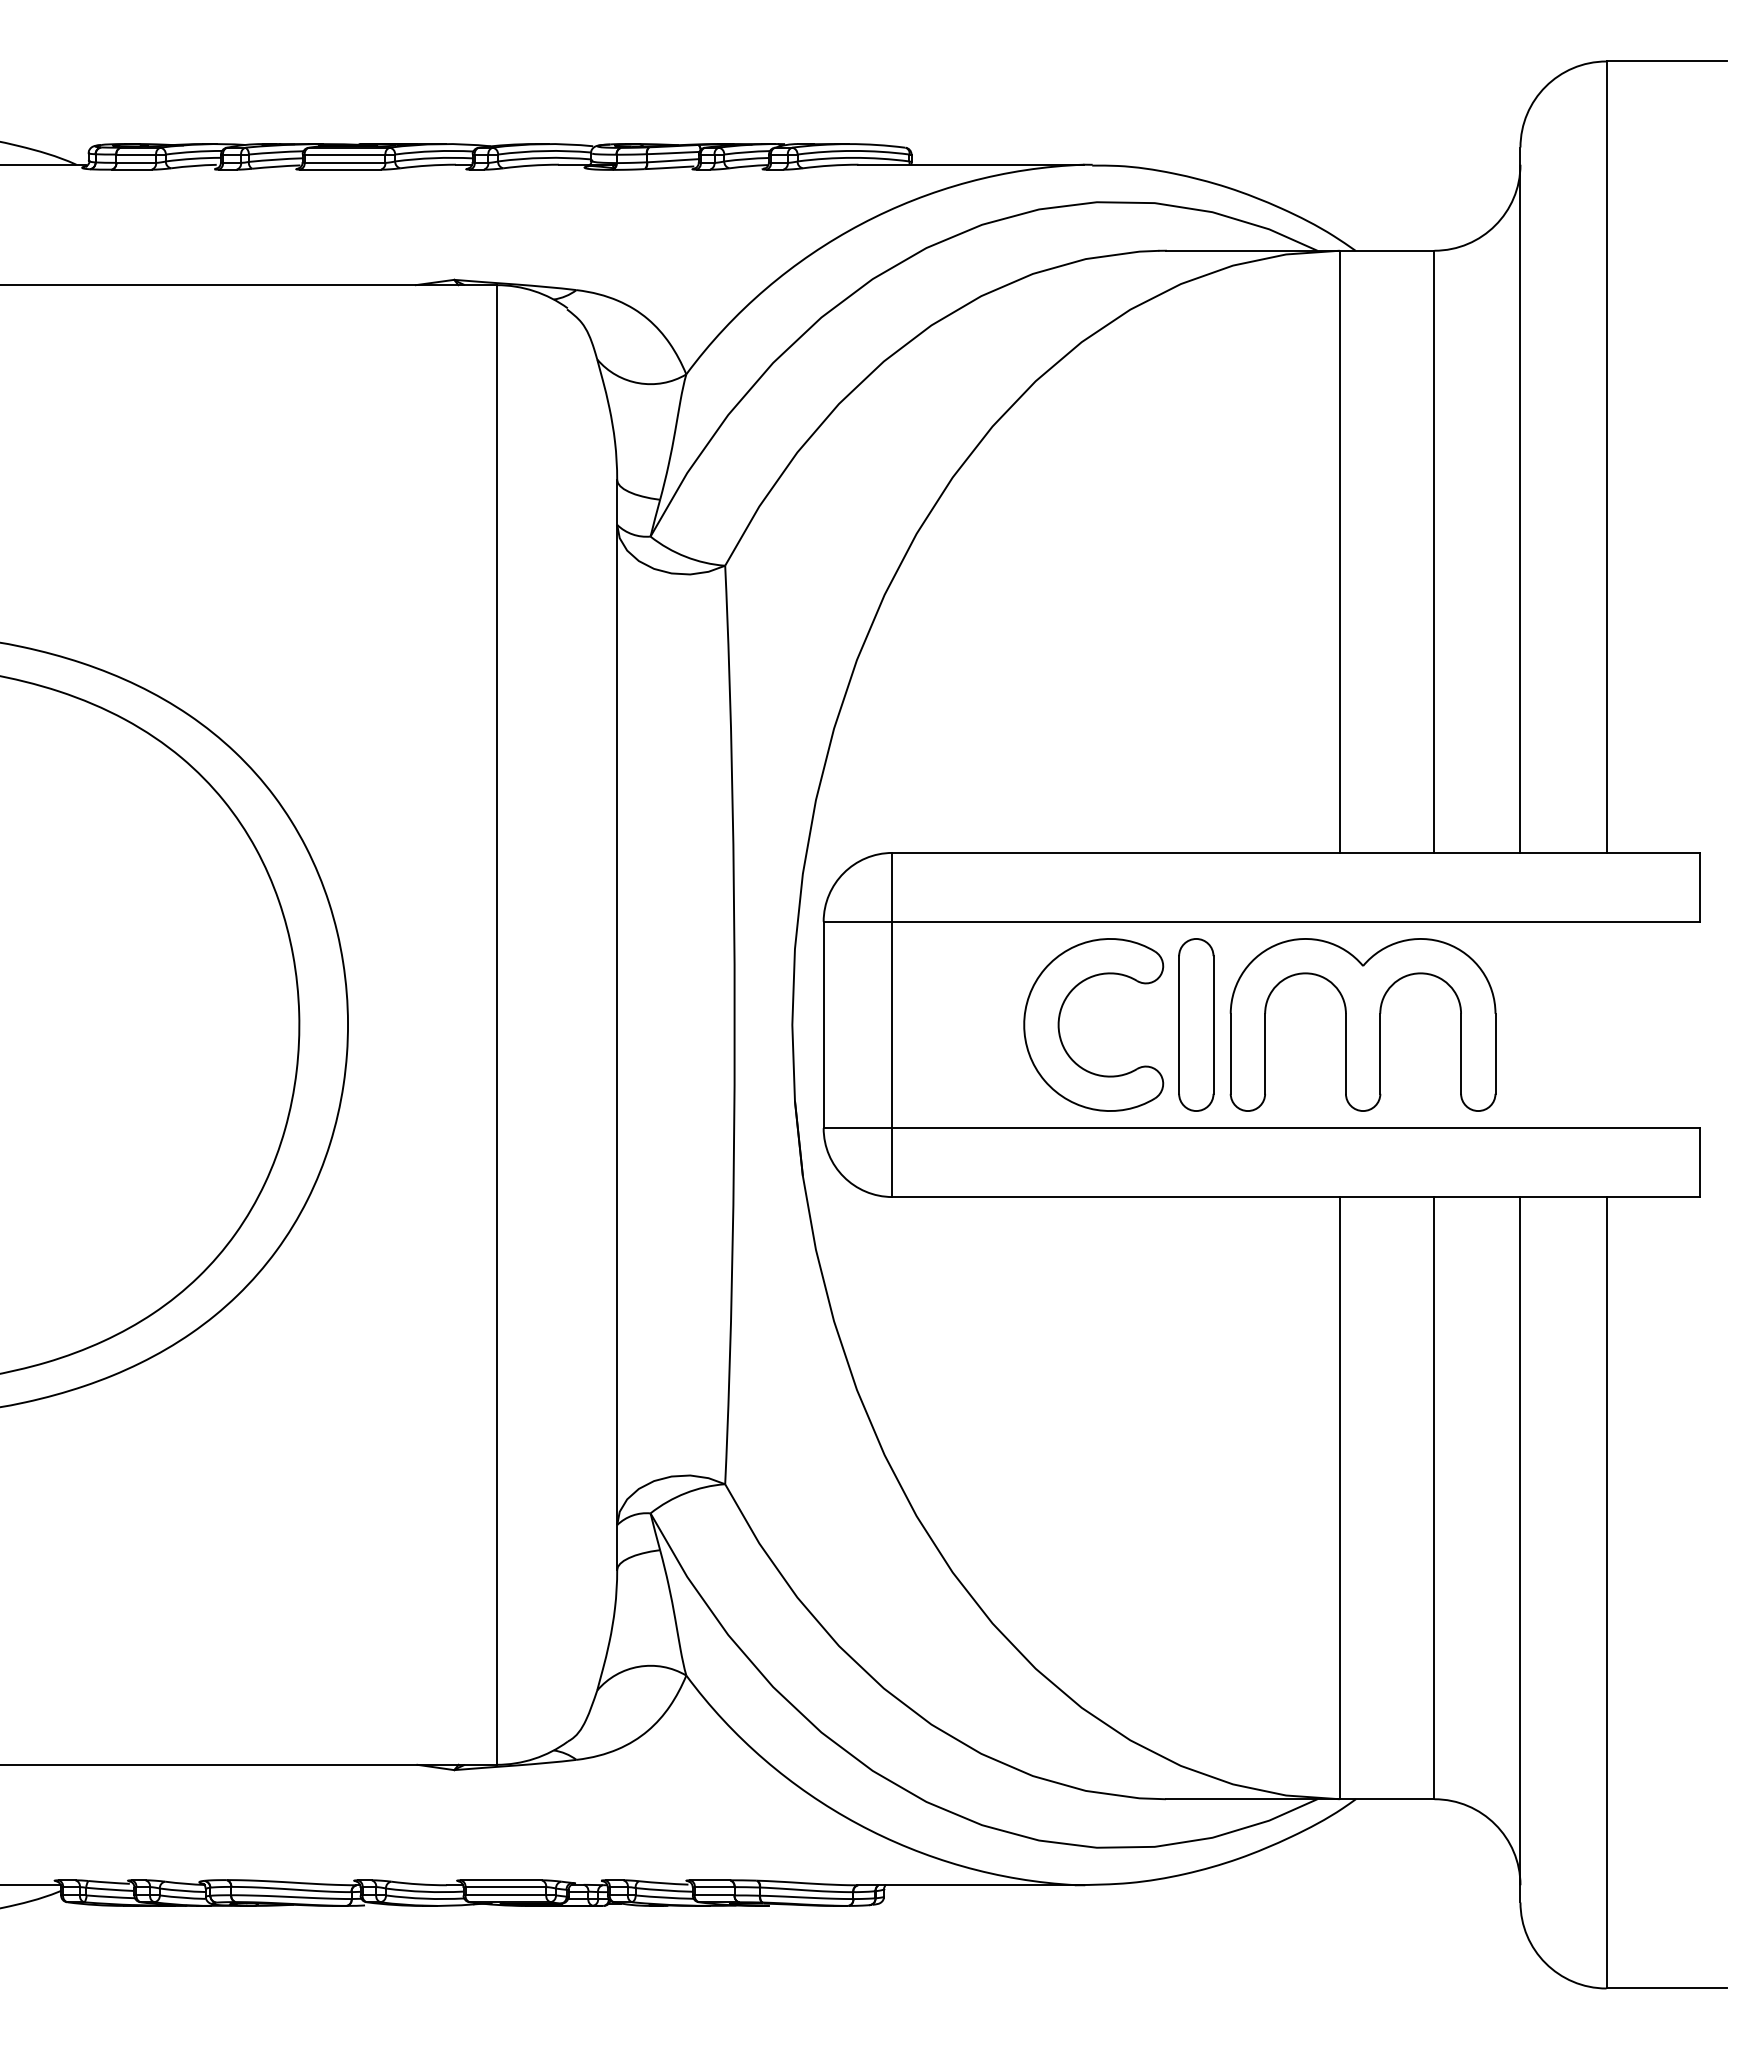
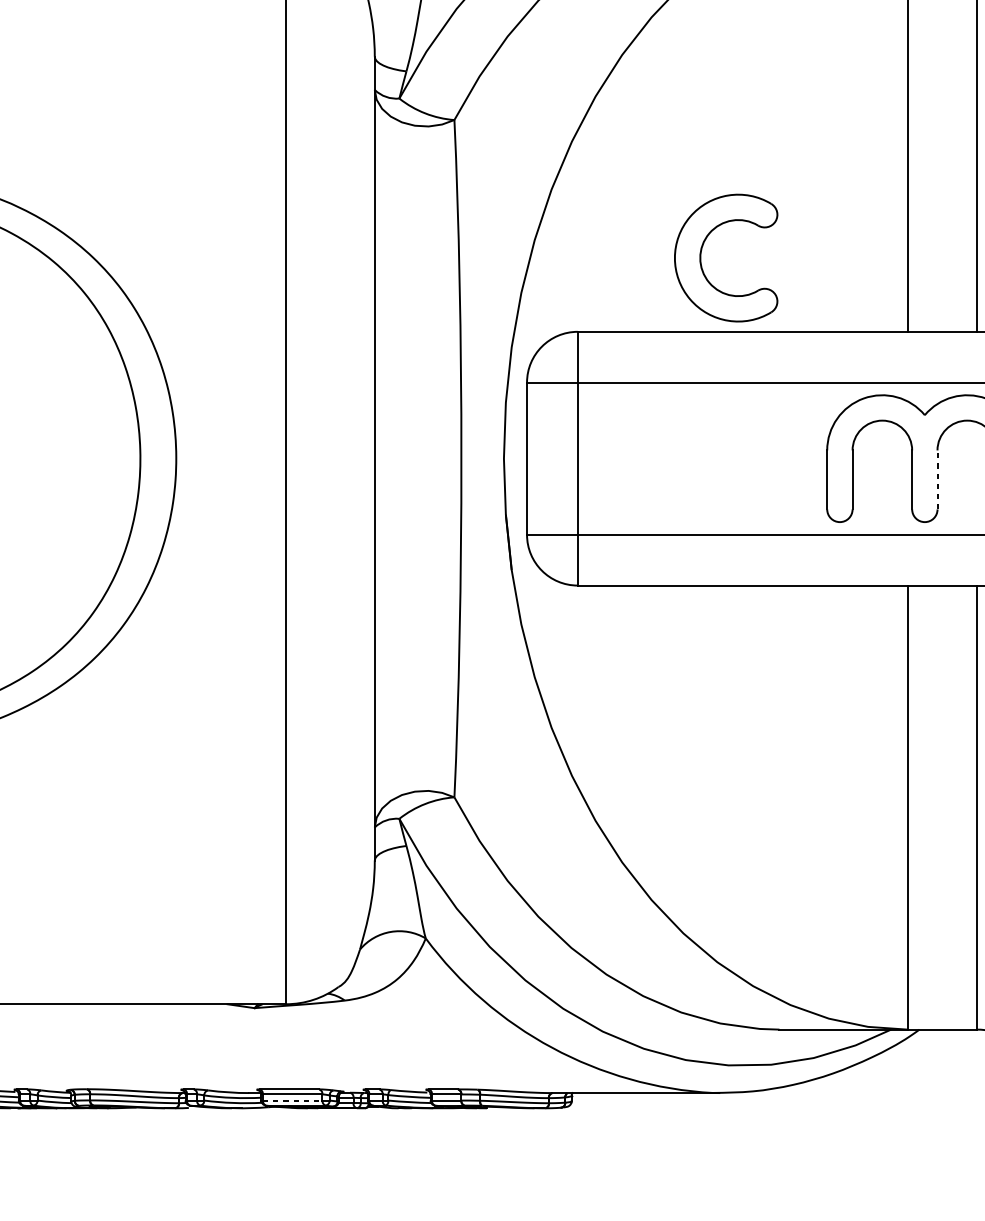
part: (1060, 1017) -> (701, 252), moved
part: (1196, 1024) -> (801, 458), removed
line: (1380, 1053) -> (937, 479), solid -> dashed
line: (506, 1895) -> (293, 1100), solid -> dashed

